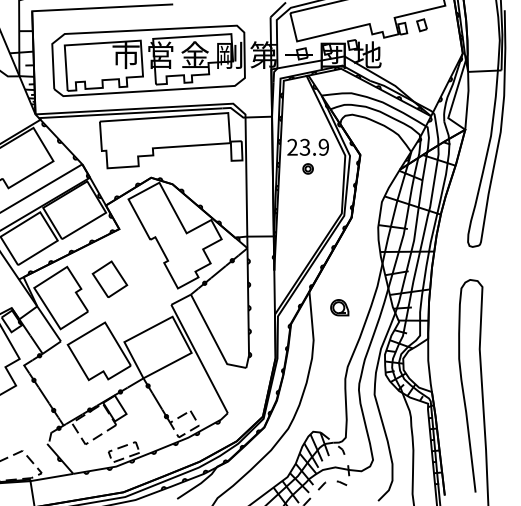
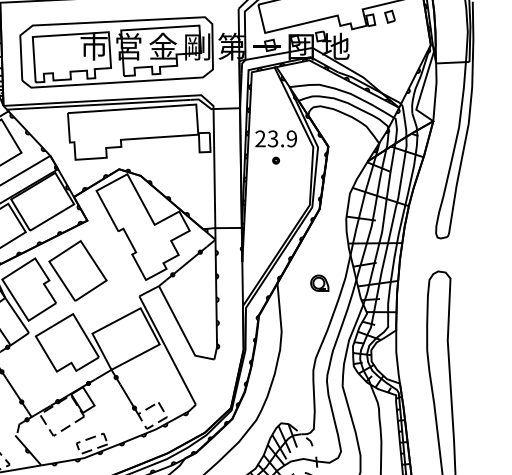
part: (307, 169) -> (275, 161), size x0.62
part: (109, 279) -> (77, 271), size x1.67
part: (339, 307) -> (319, 283), moved

